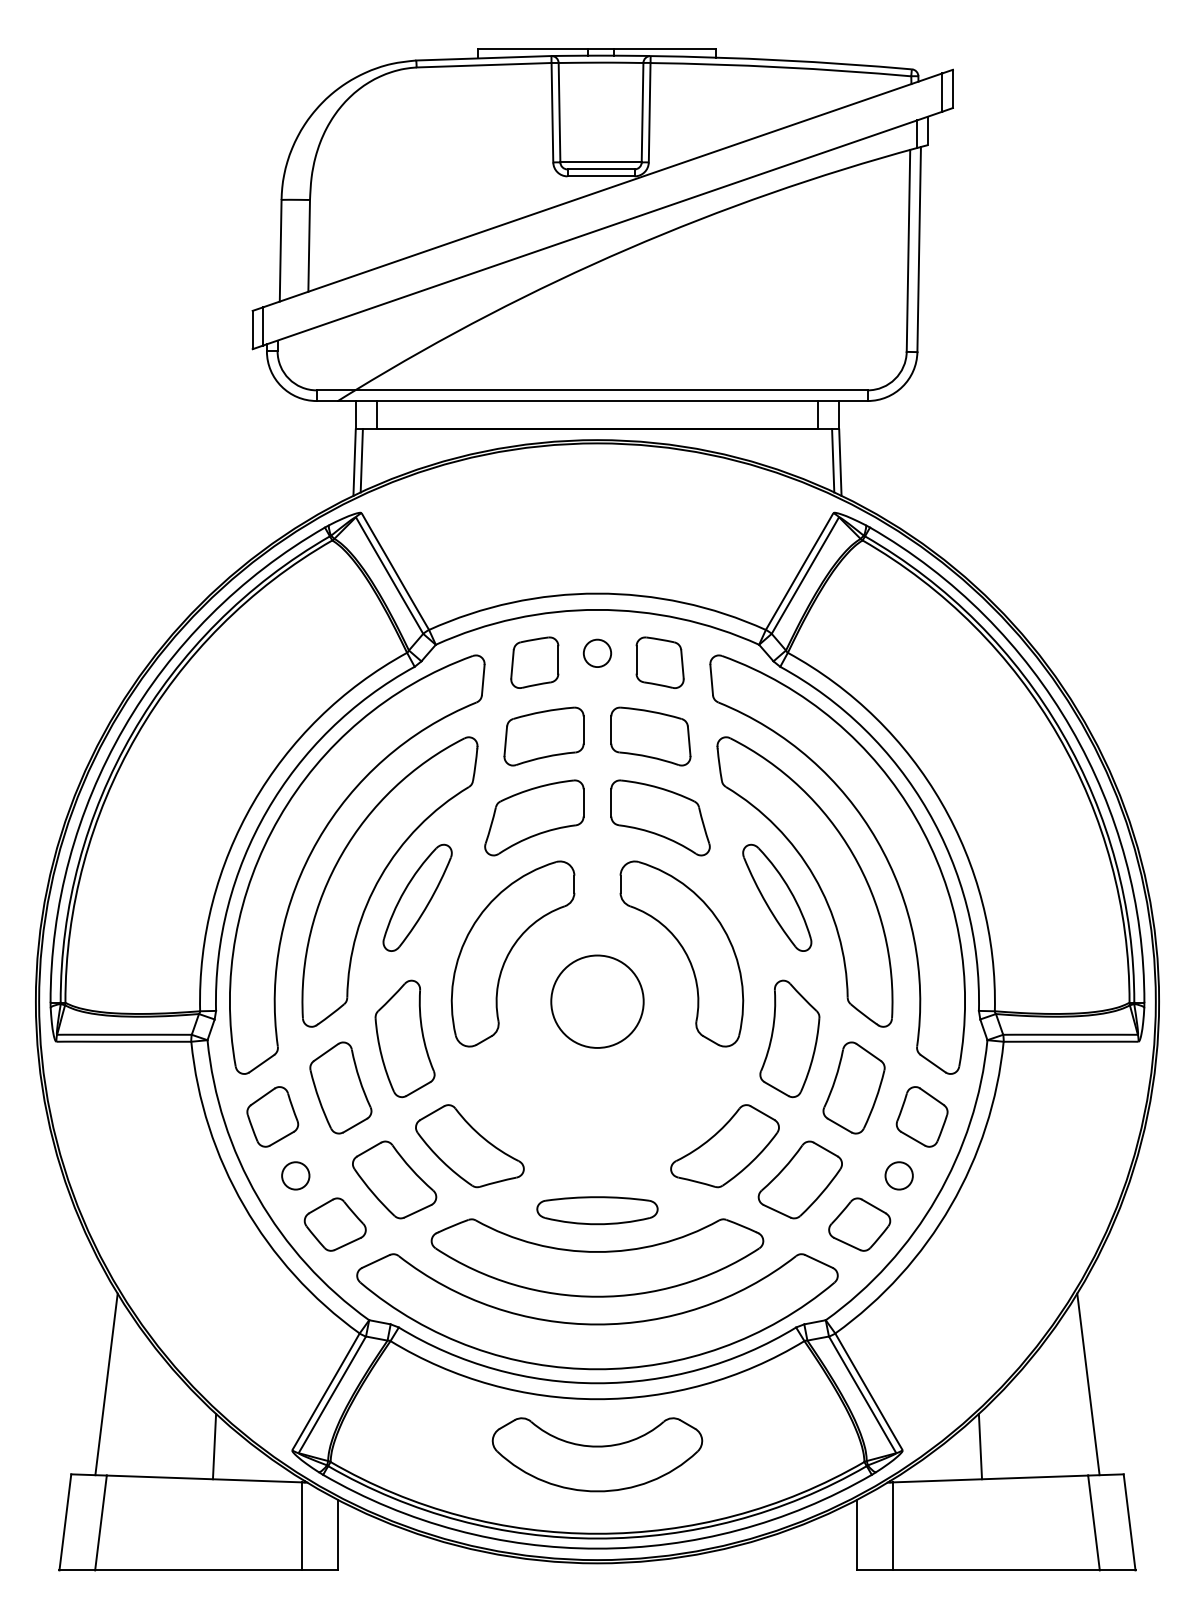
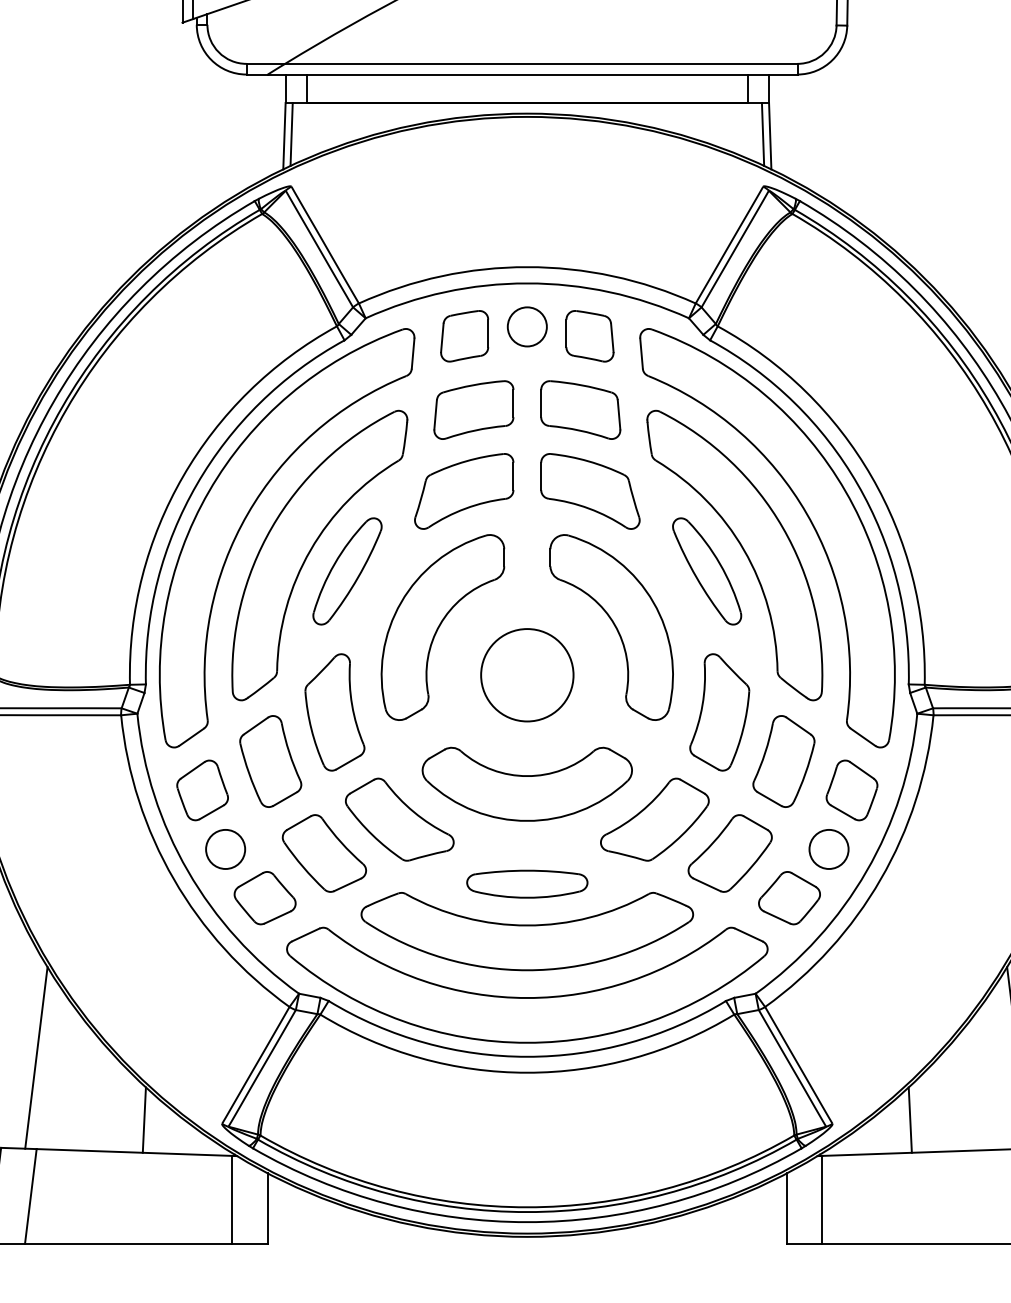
circle: (597, 652) -> (527, 326), size x1.43
circle: (295, 1175) -> (225, 849), size x1.43
circle: (898, 1175) -> (828, 849), size x1.43
part: (597, 1454) -> (527, 784), moved

